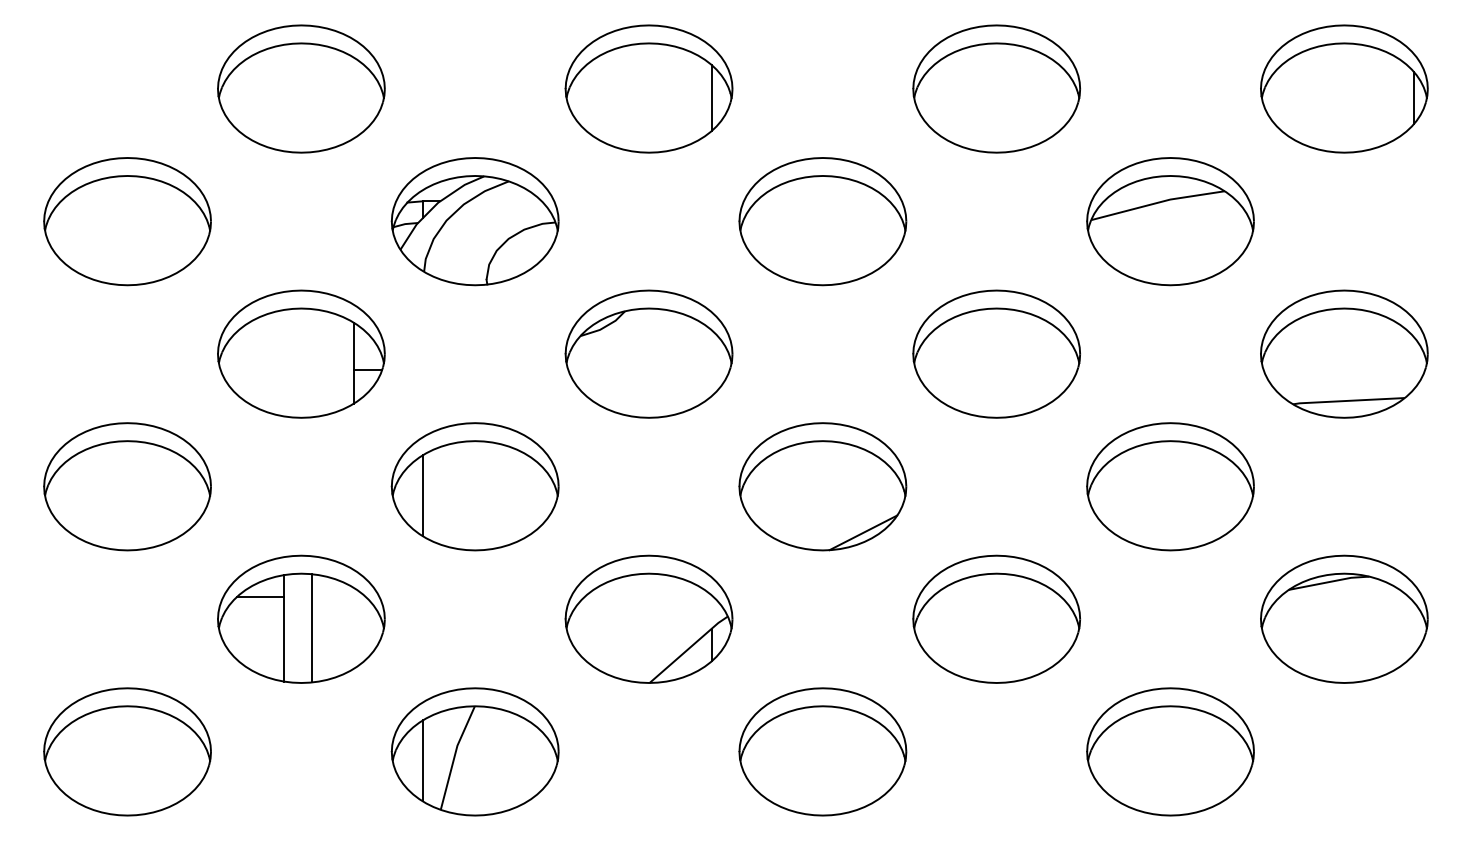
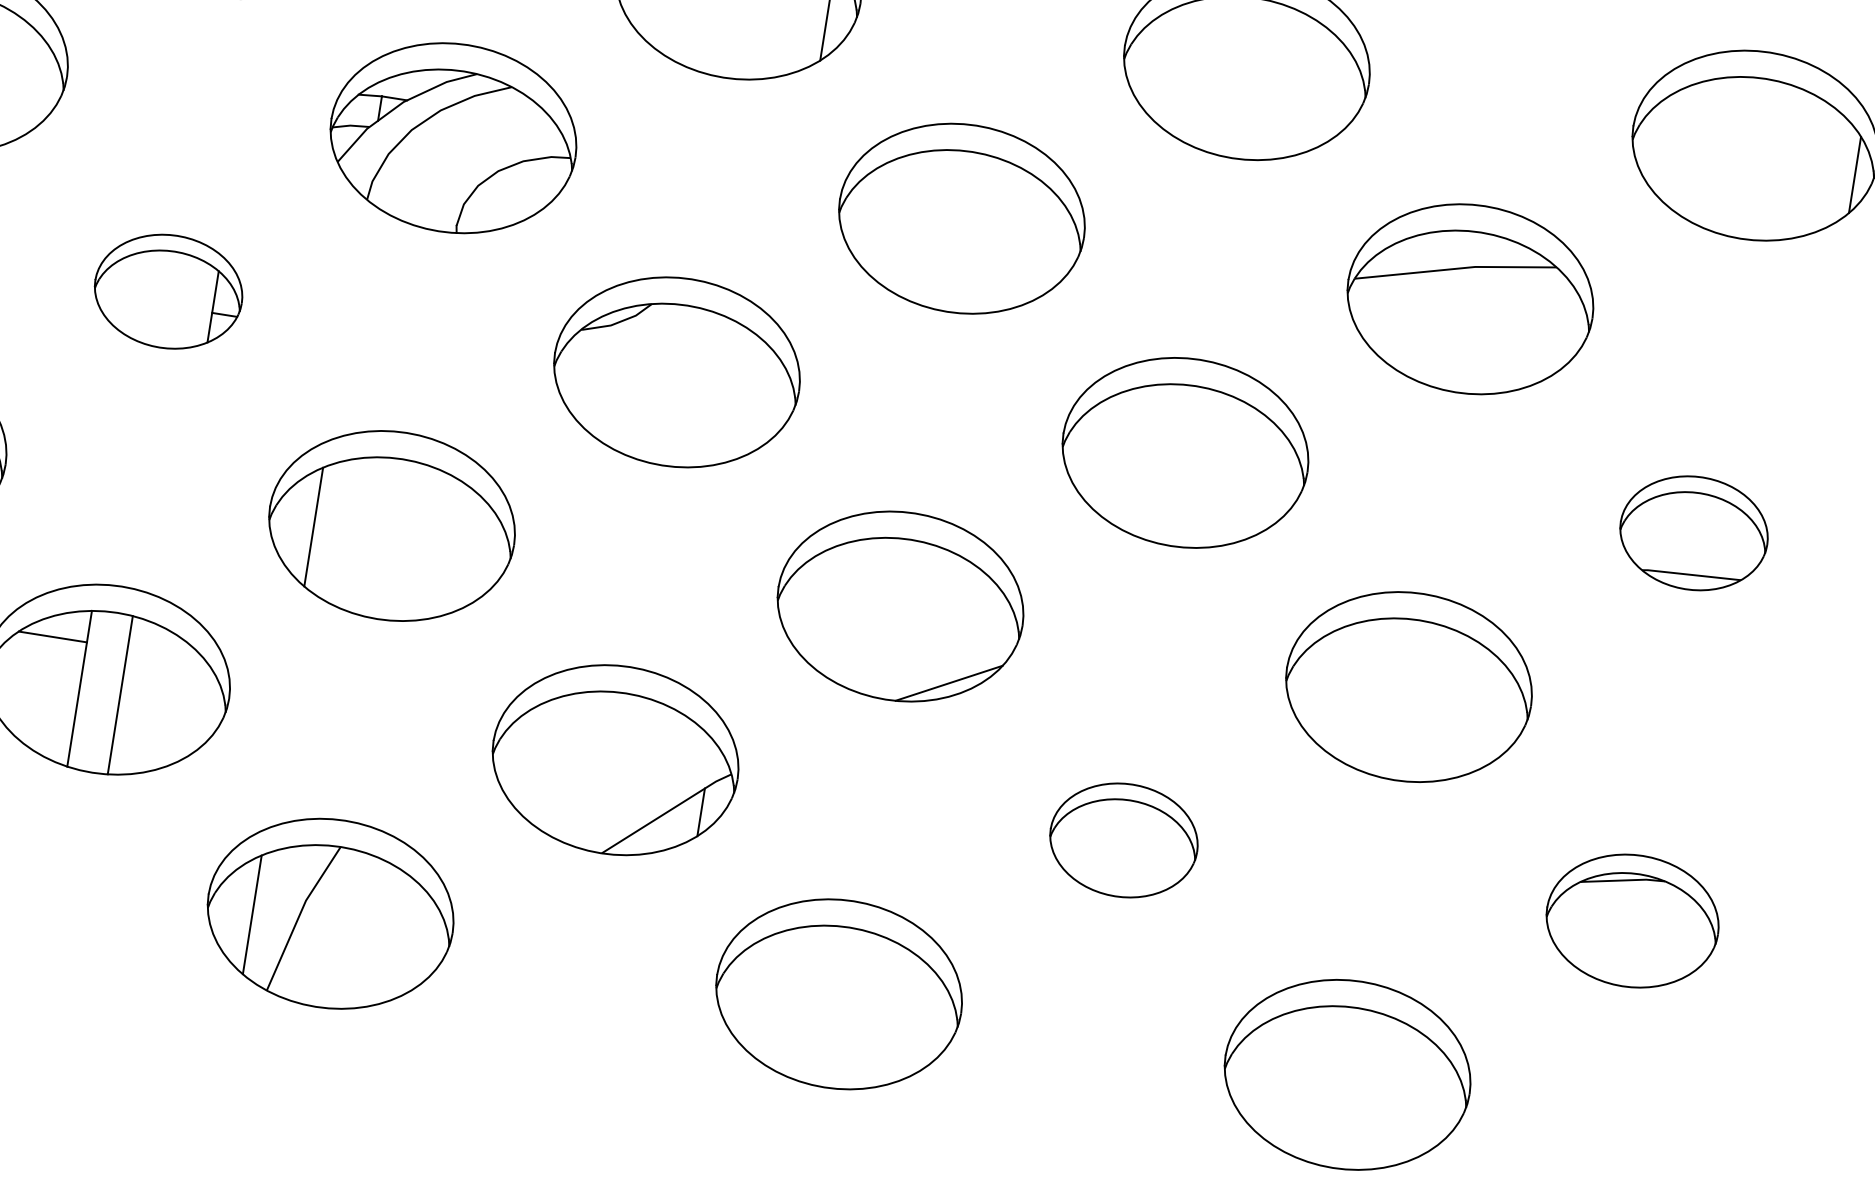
part: (301, 353) -> (168, 290), size x0.6
part: (1344, 353) -> (1694, 532), size x0.6
part: (996, 618) -> (1123, 839), size x0.6
part: (1344, 618) -> (1632, 920), size x0.7

